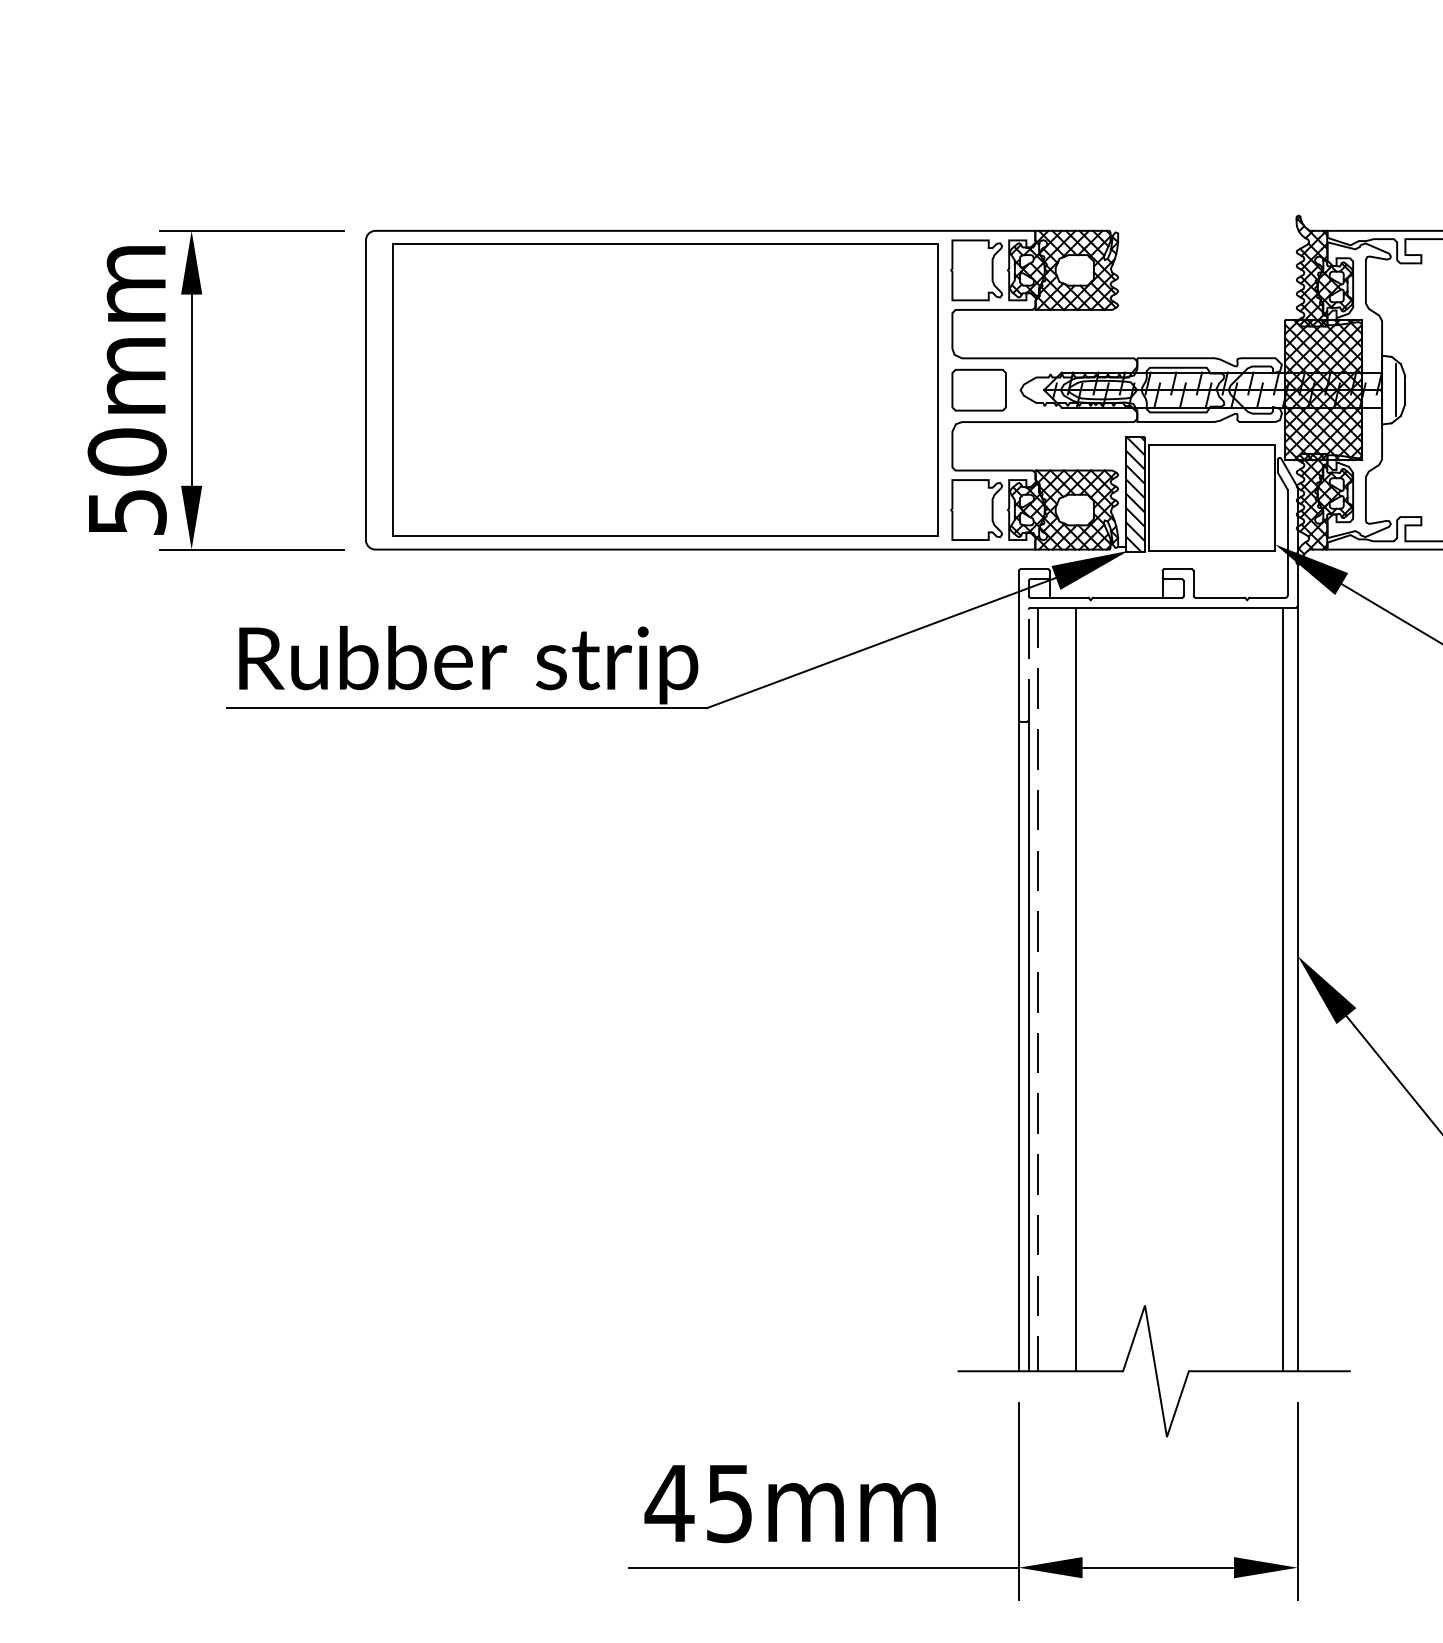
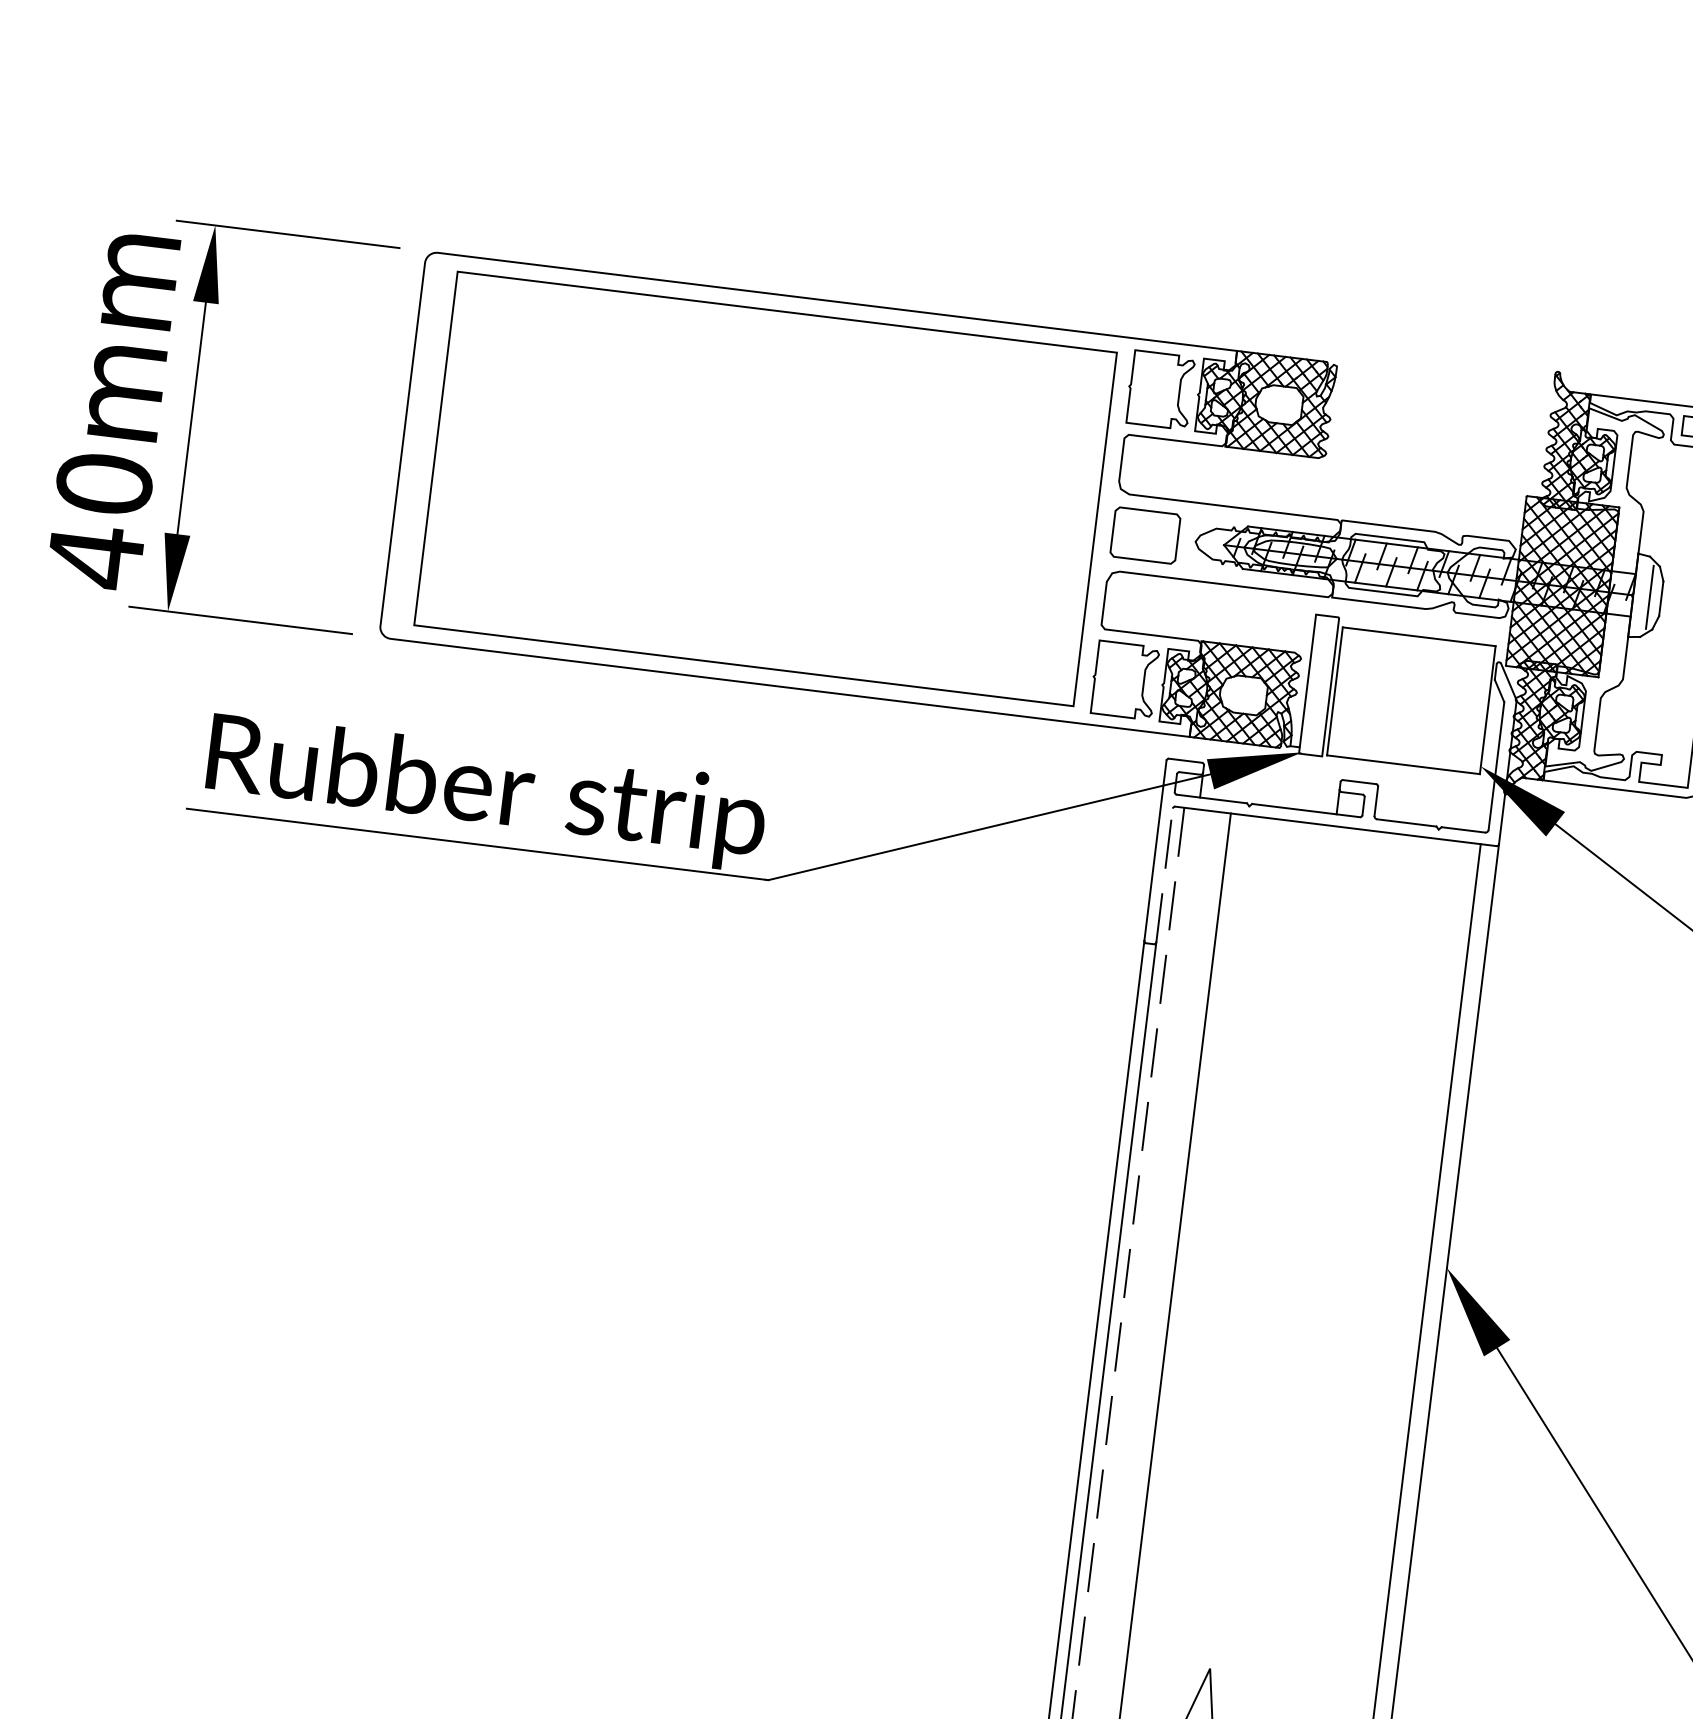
hatch: (1135, 494) -> (1319, 685), removed
text: (127, 512) -> (95, 557), 50mm -> 40mm

